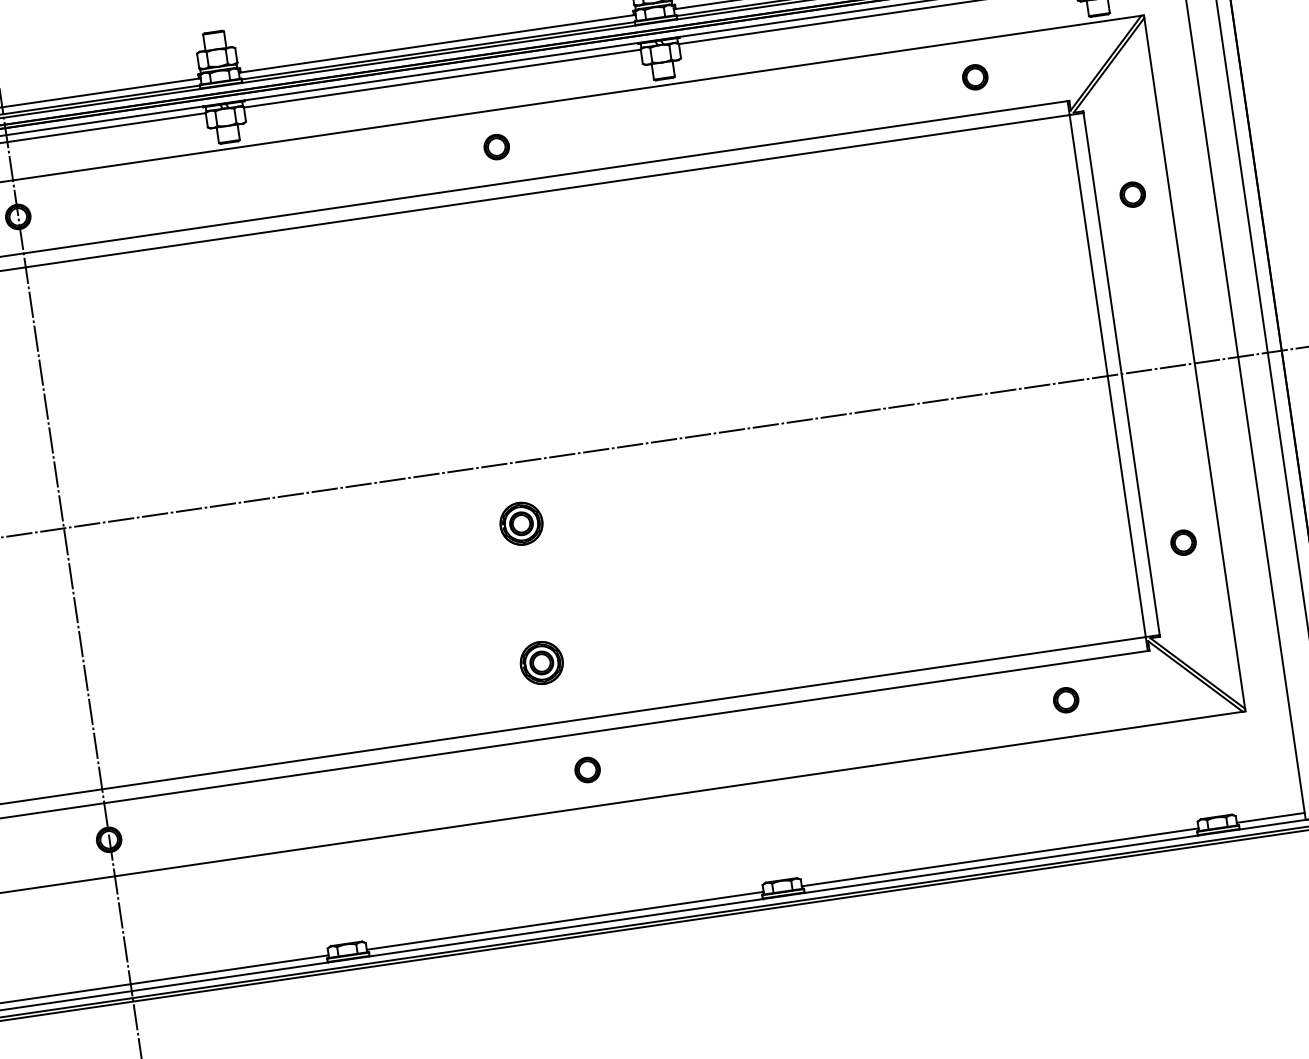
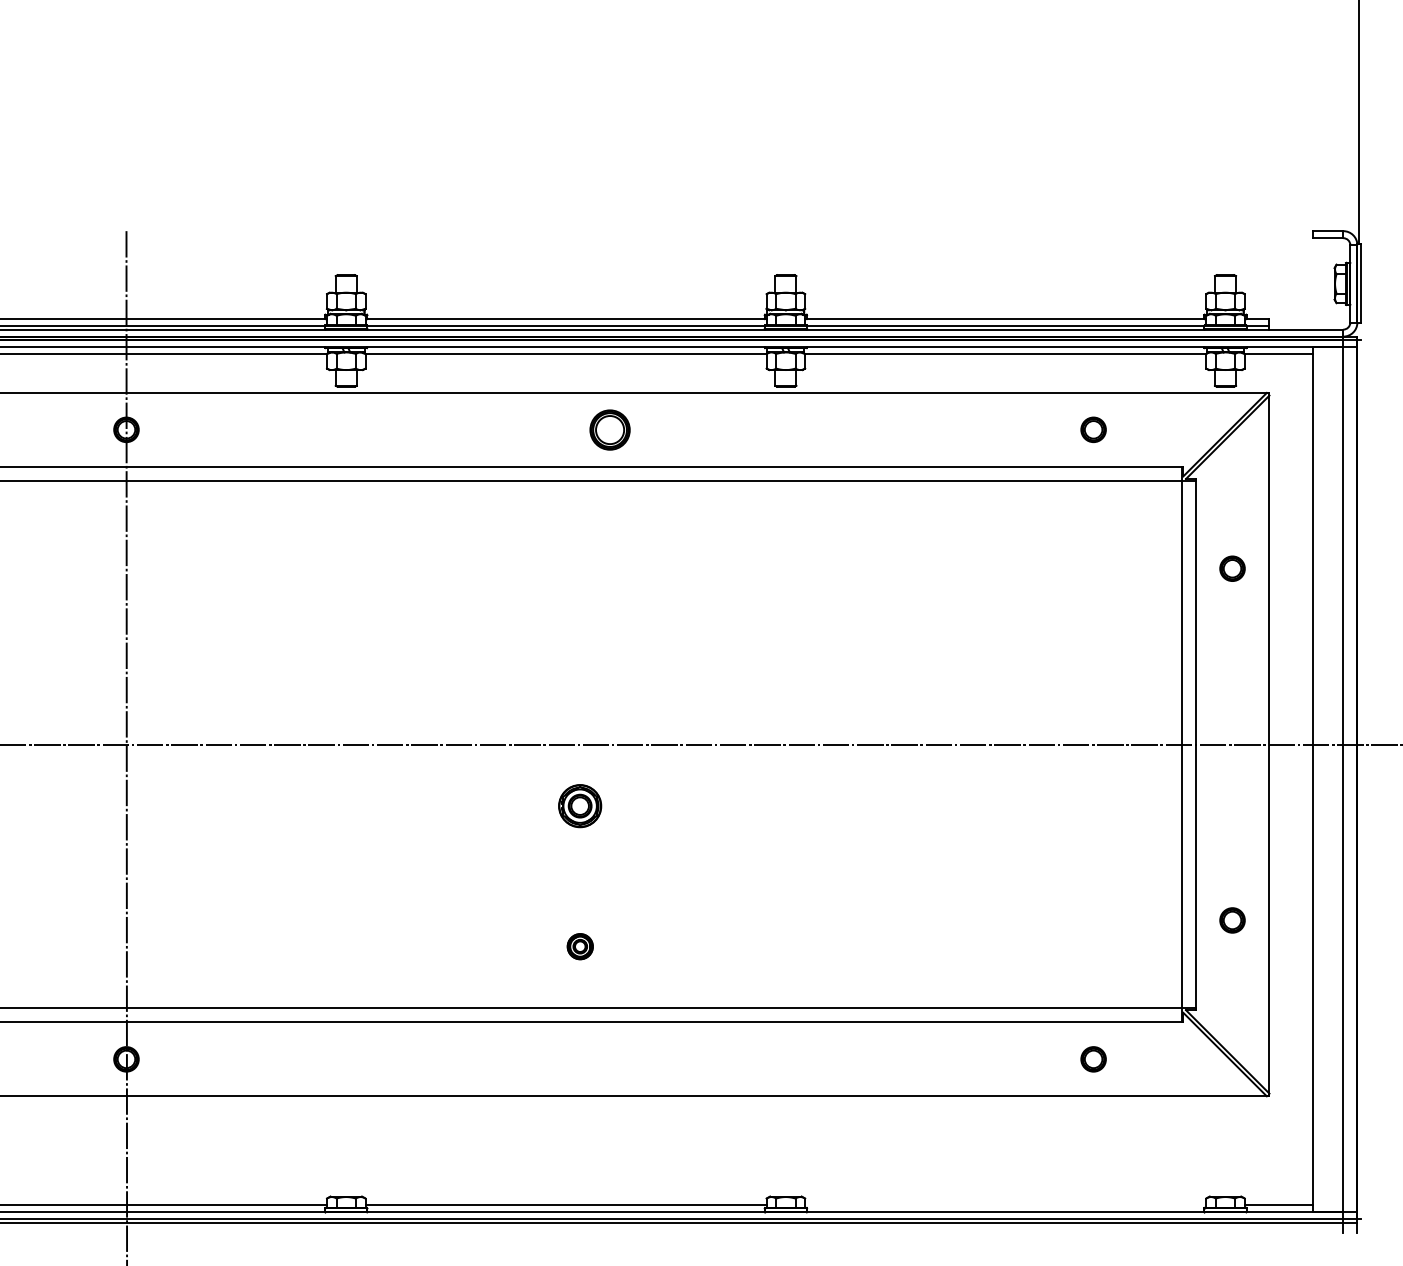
part: (496, 146) -> (609, 429), size x1.6
part: (542, 662) -> (580, 946), size x0.6
part: (587, 770) -> (609, 1059), removed
line: (1000, 857) -> (1005, 1205), removed

